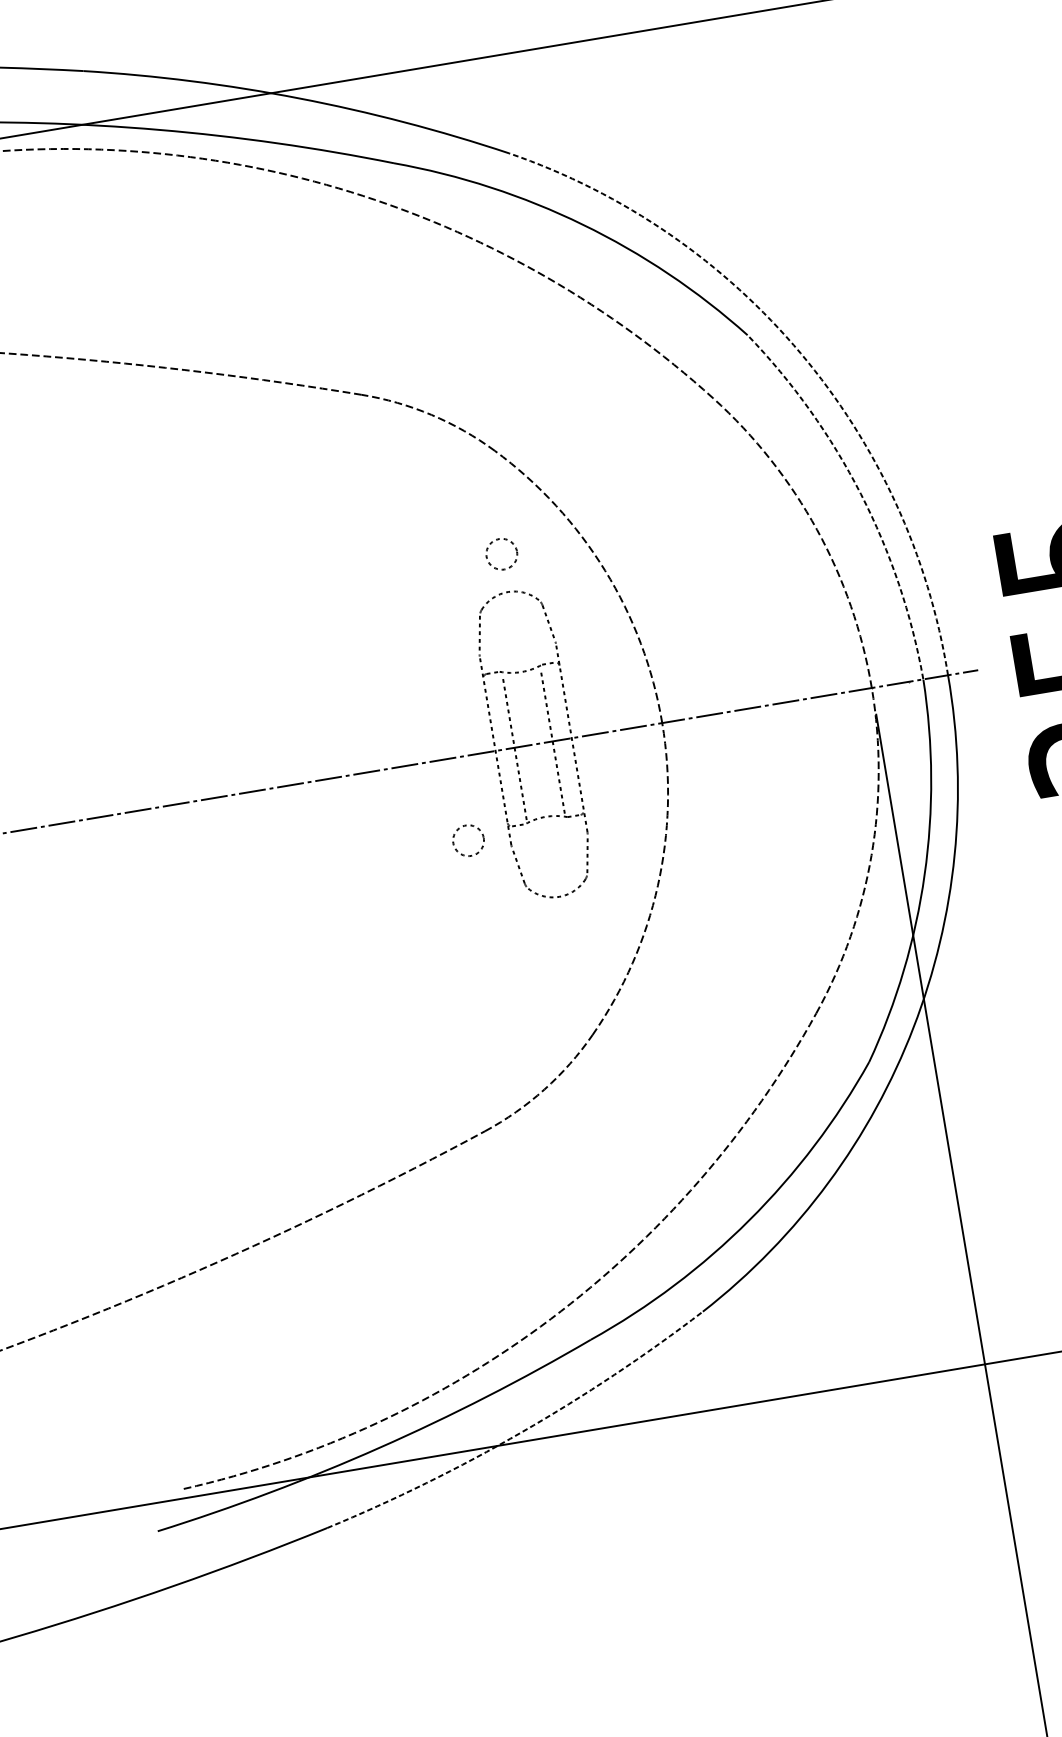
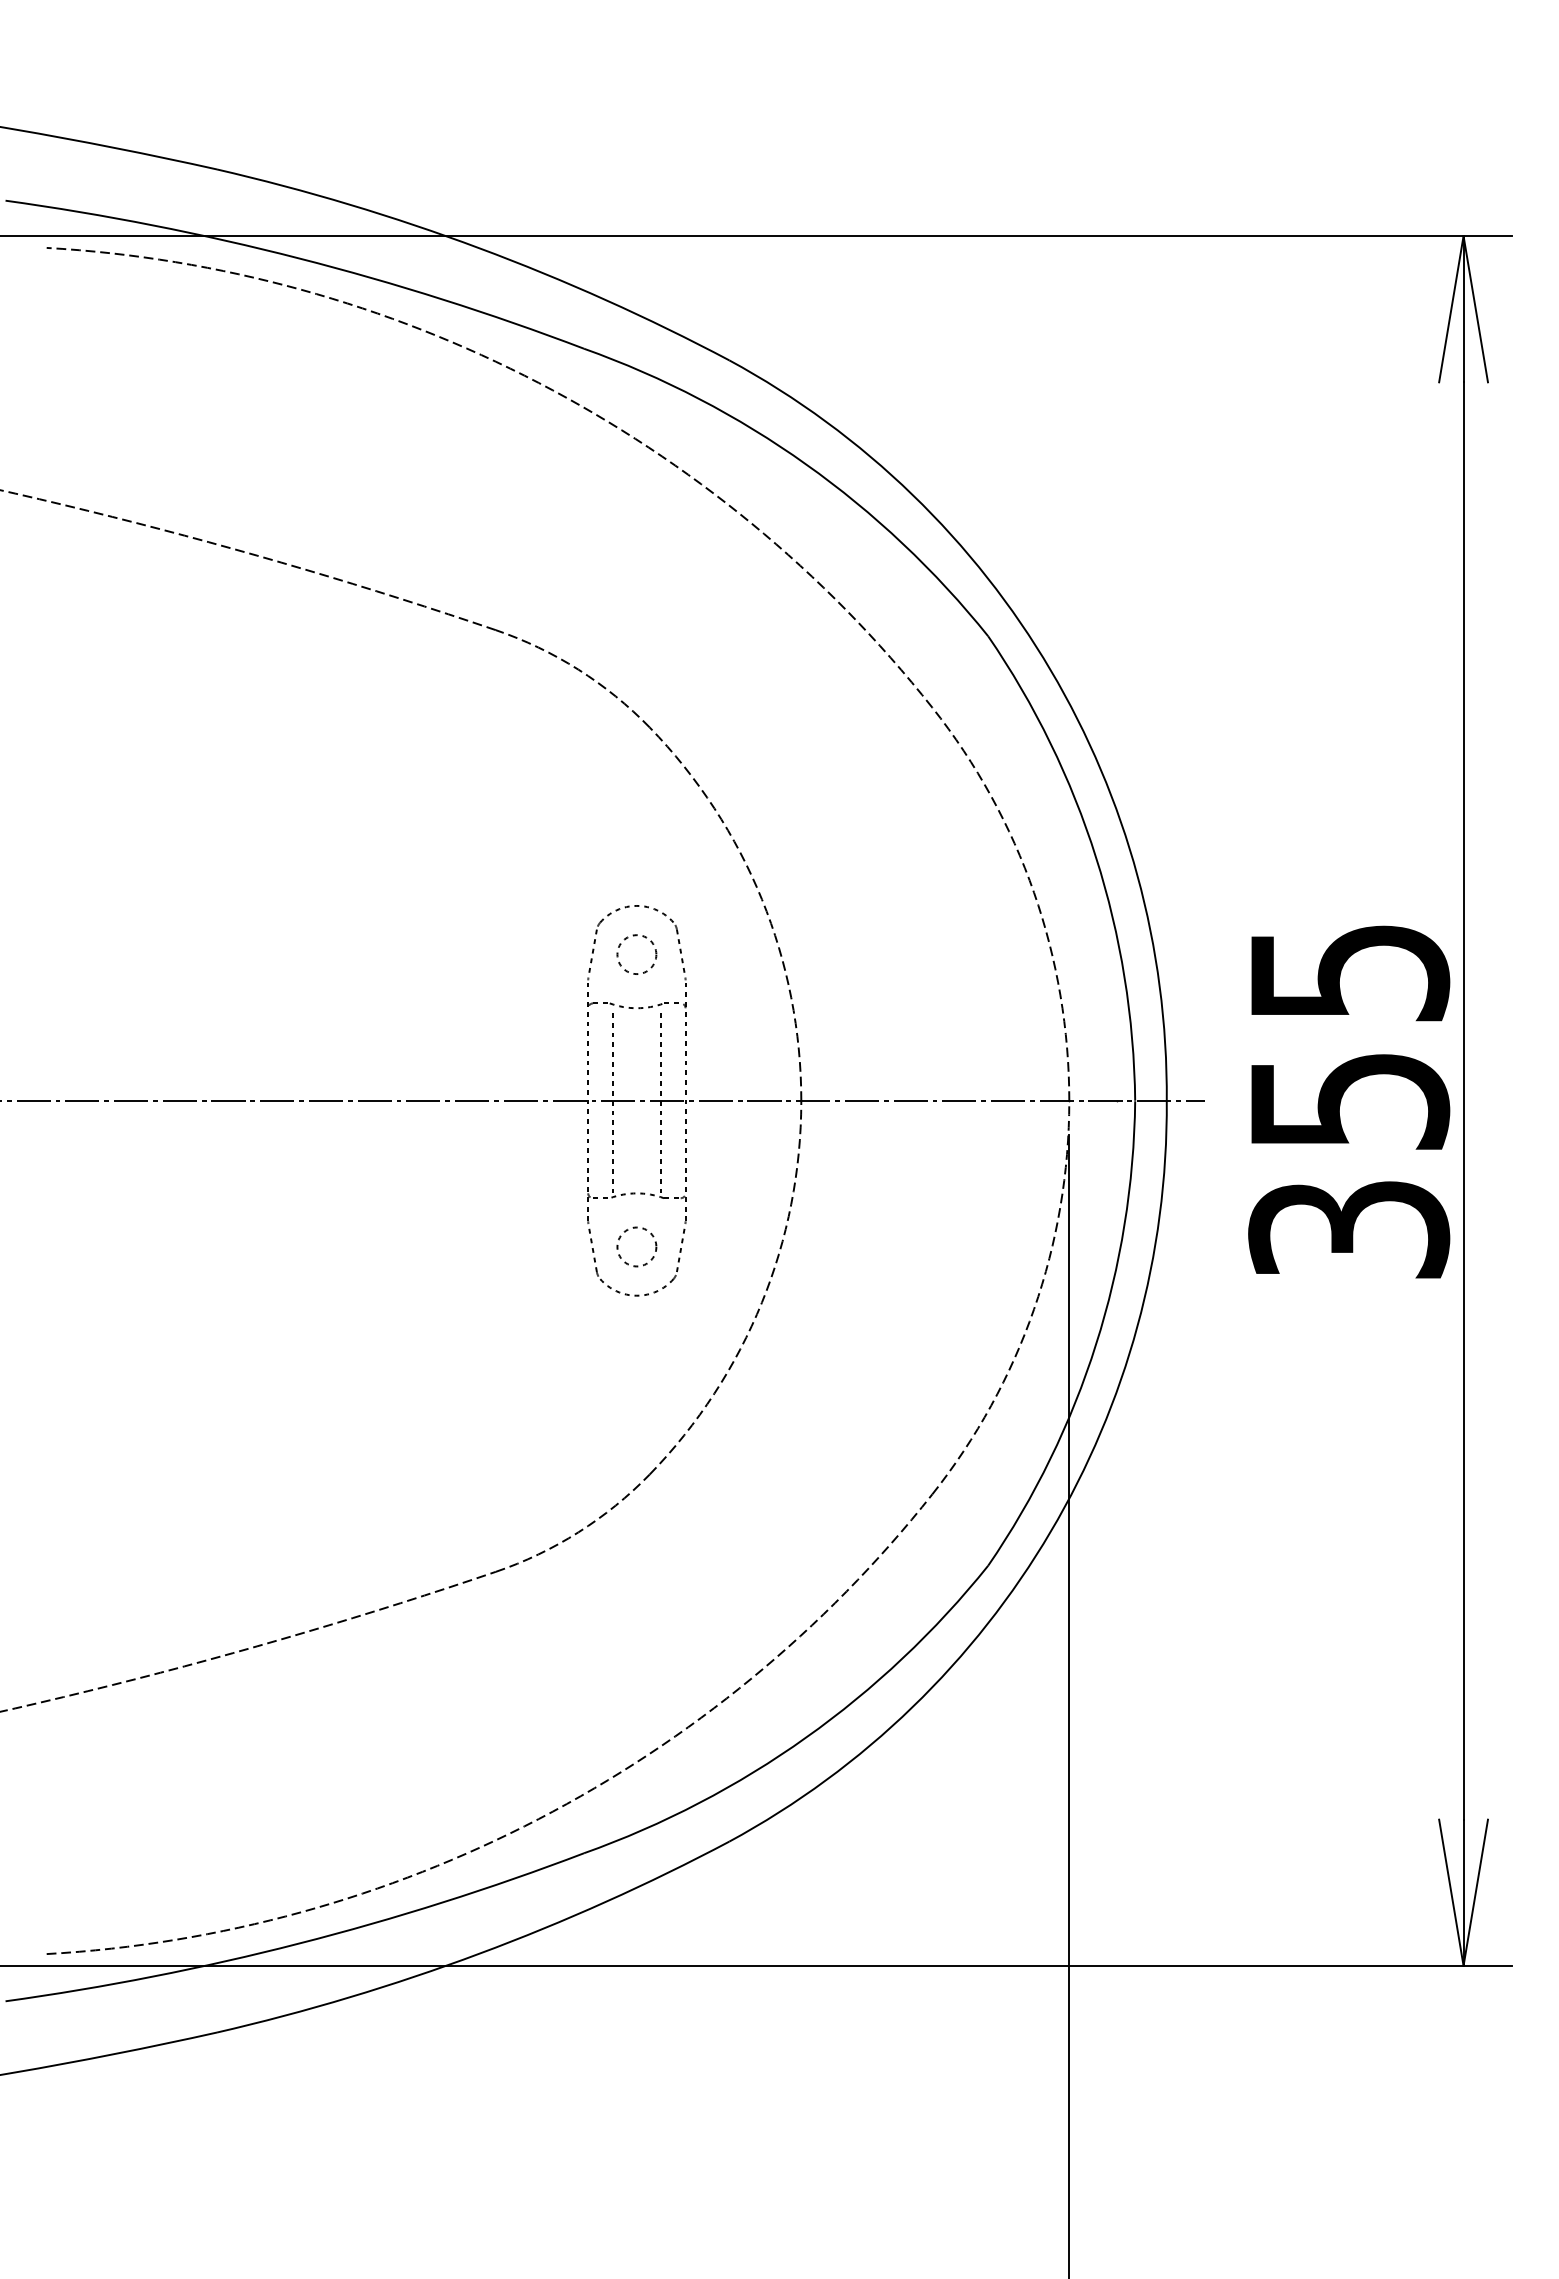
arc: (800, 353) -> (1050, 670), dashed -> solid
arc: (861, 494) -> (1096, 857), dashed -> solid
circle: (501, 554) -> (636, 954), moved
circle: (468, 840) -> (636, 1246), moved
arc: (522, 1431) -> (479, 1953), dashed -> solid

